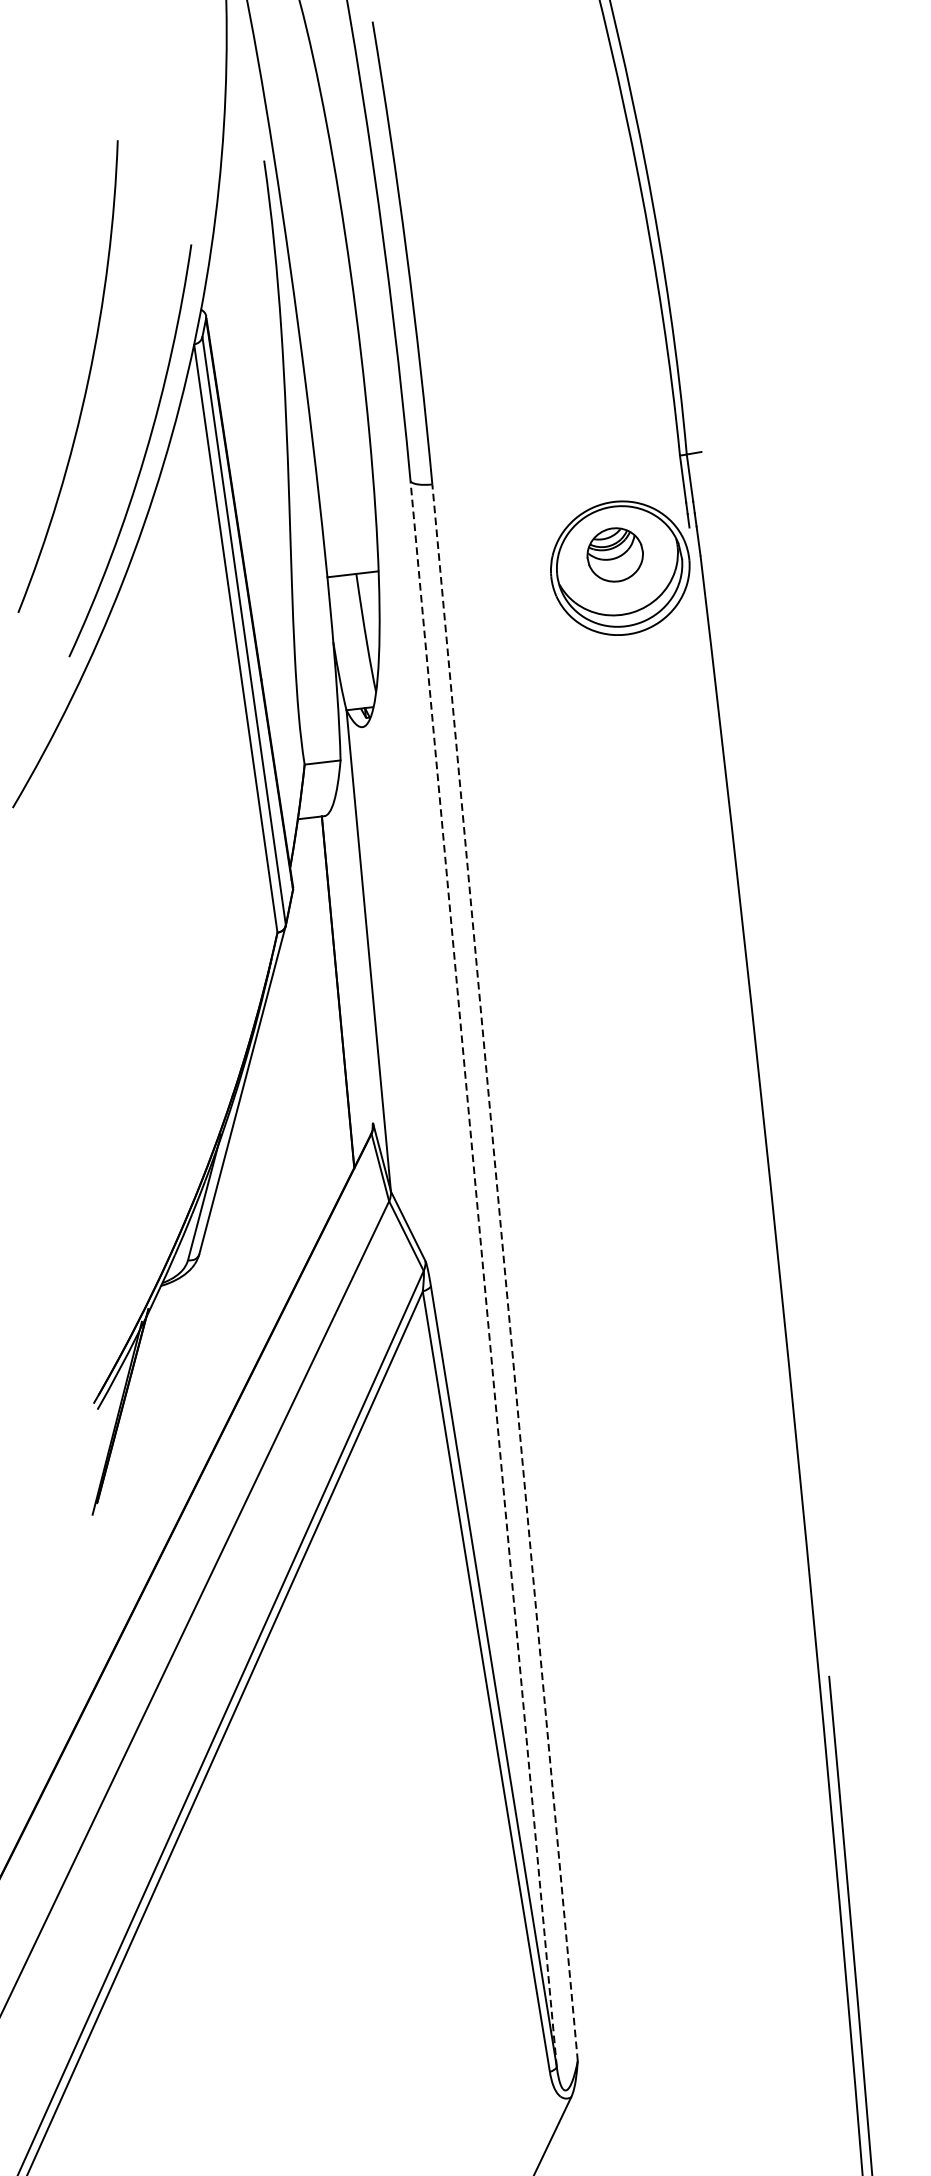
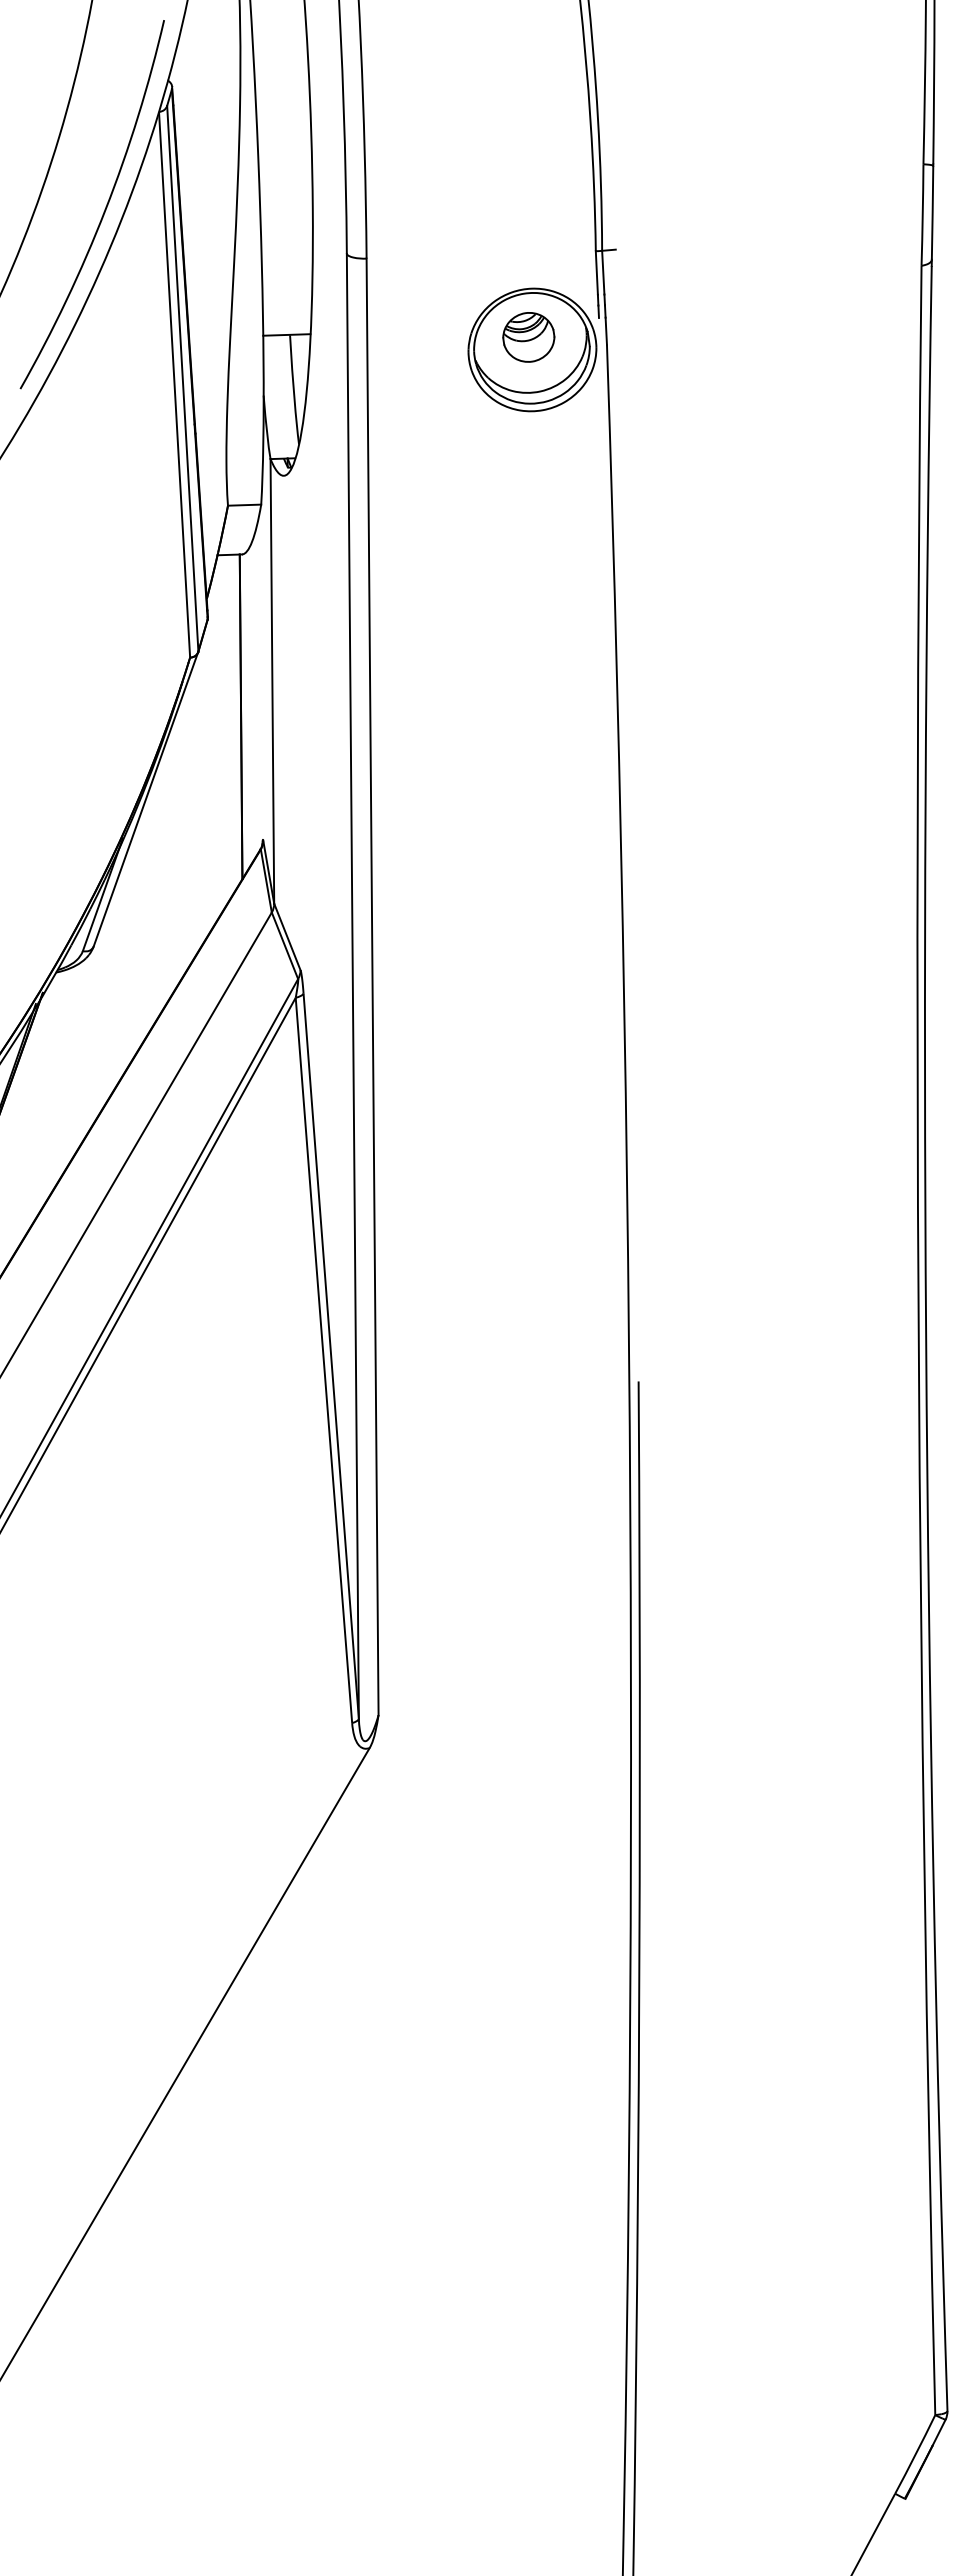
line: (504, 1272) -> (372, 986), dashed -> solid
line: (483, 1274) -> (352, 986), dashed -> solid

